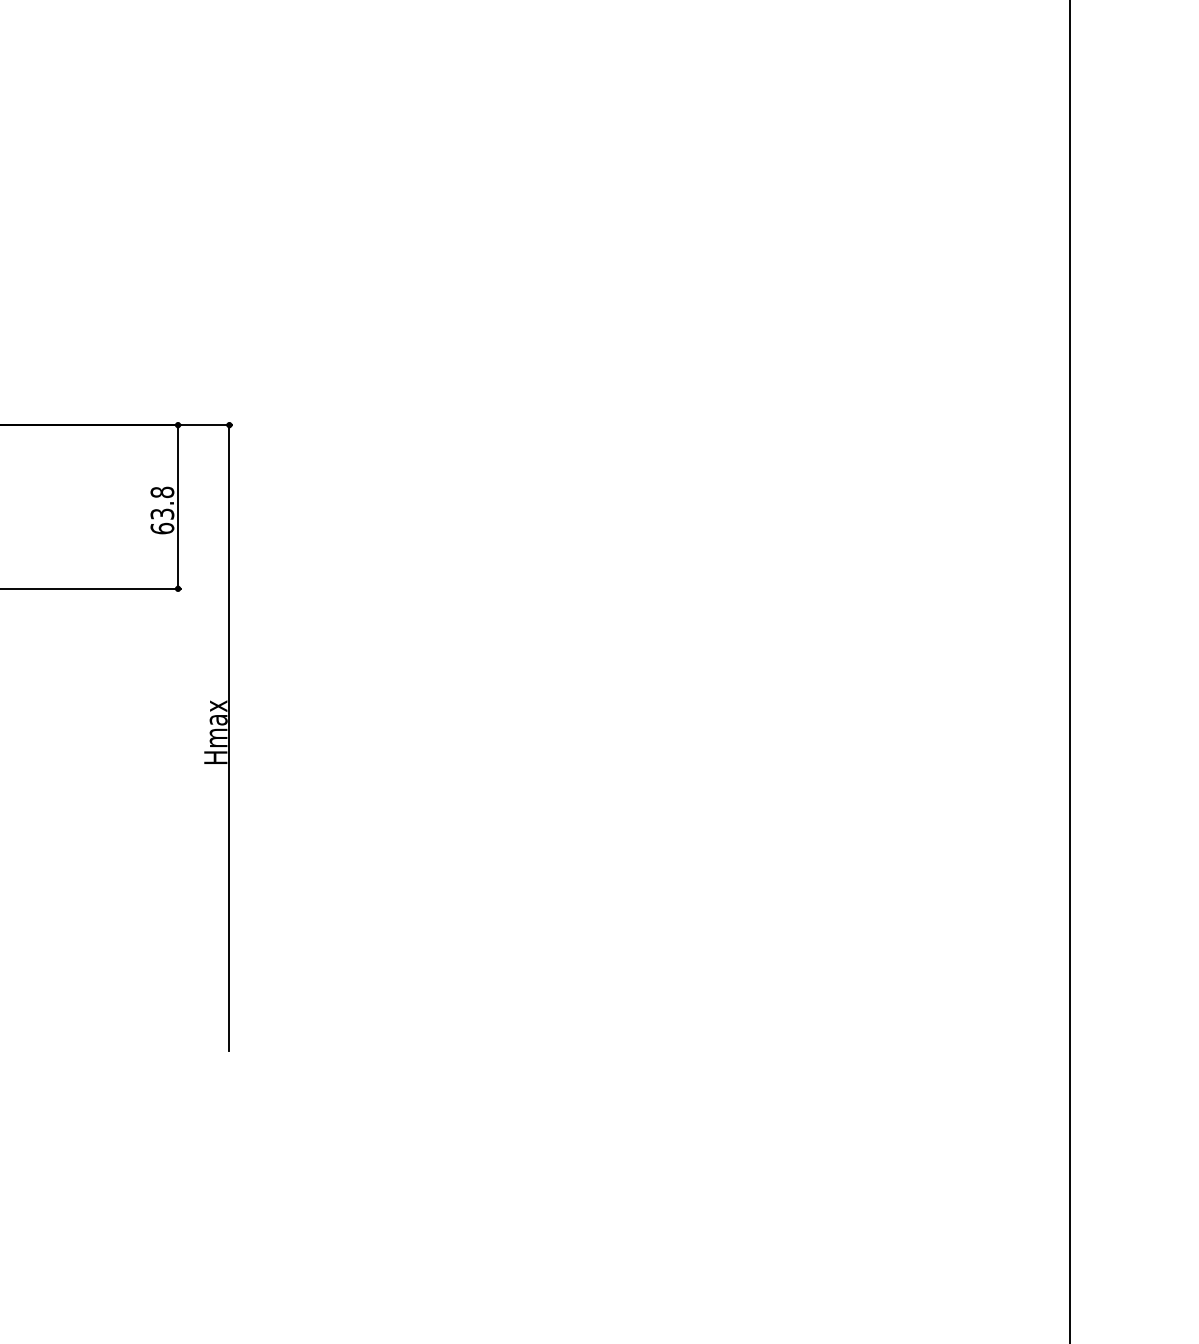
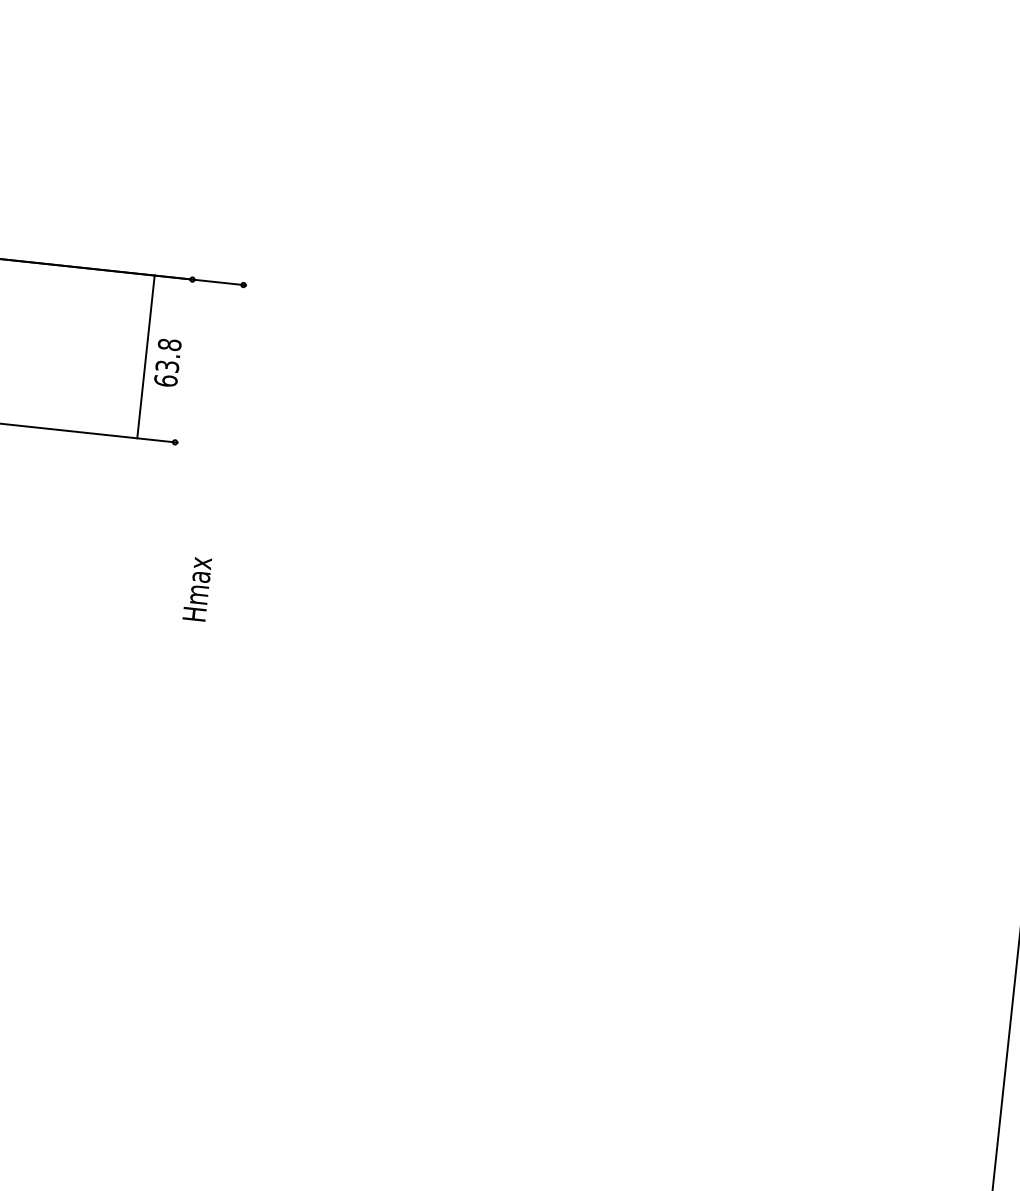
line: (178, 506) -> (146, 356), moved
line: (229, 737) -> (210, 595), removed

